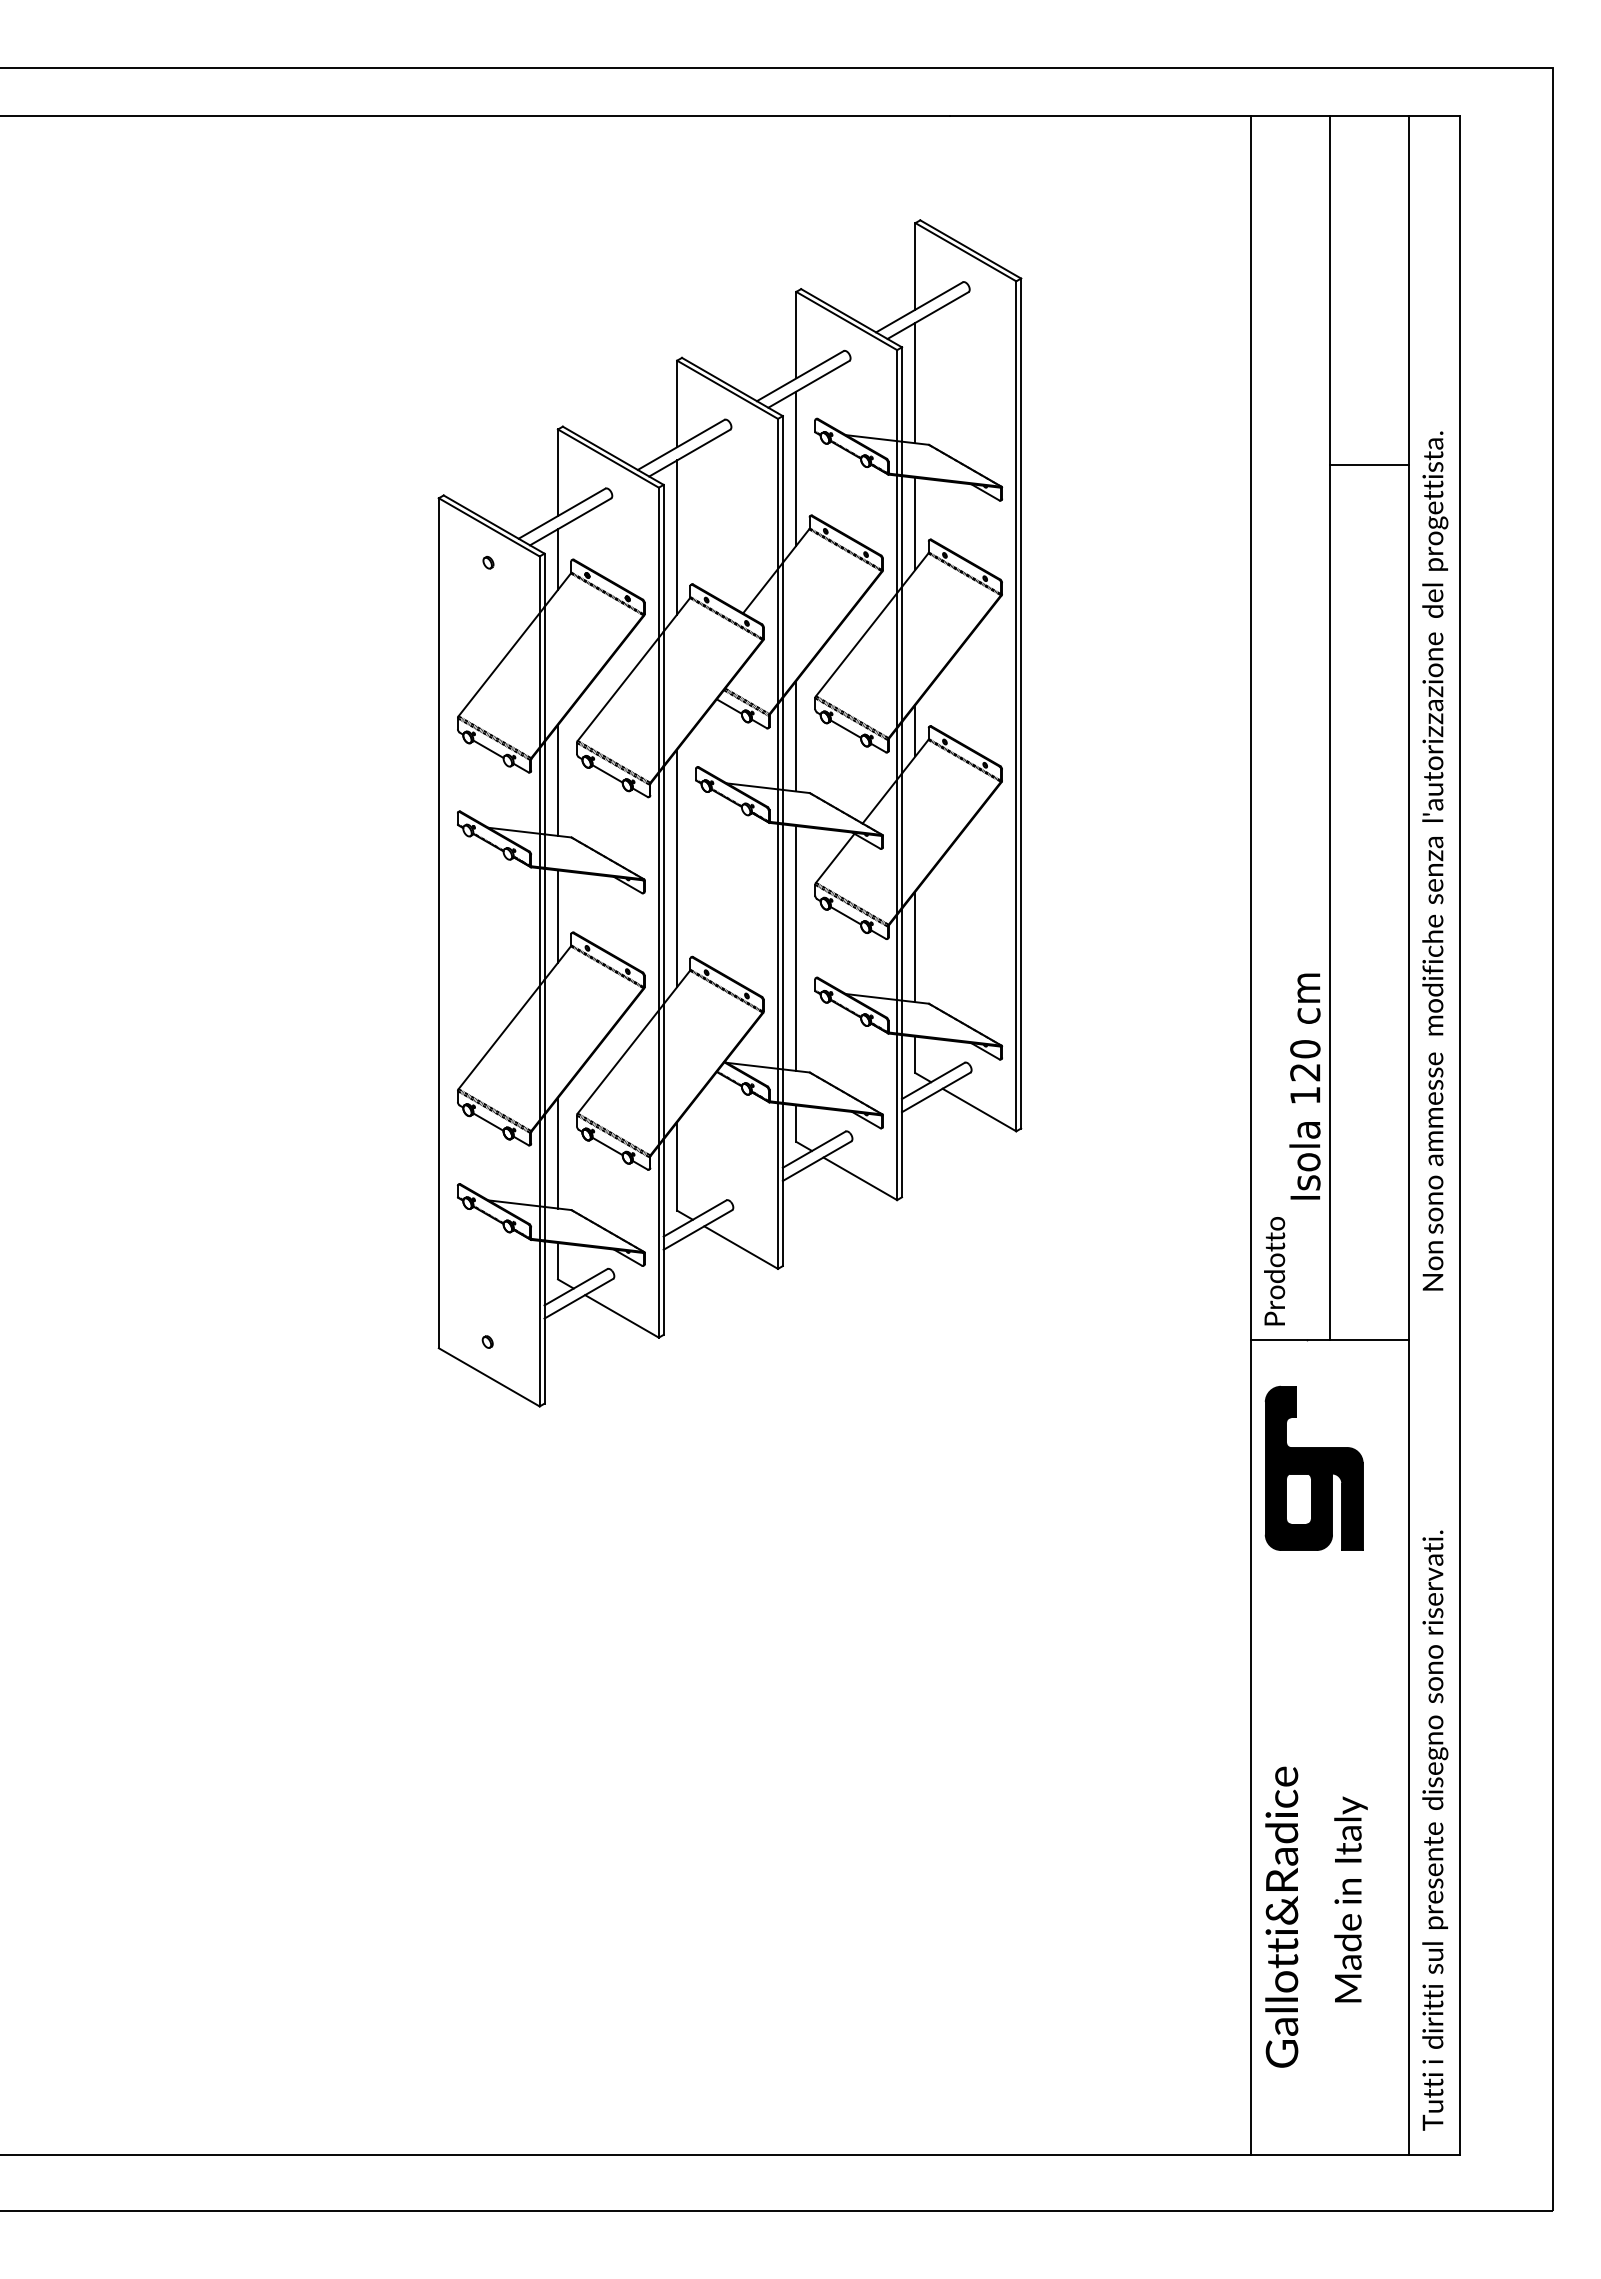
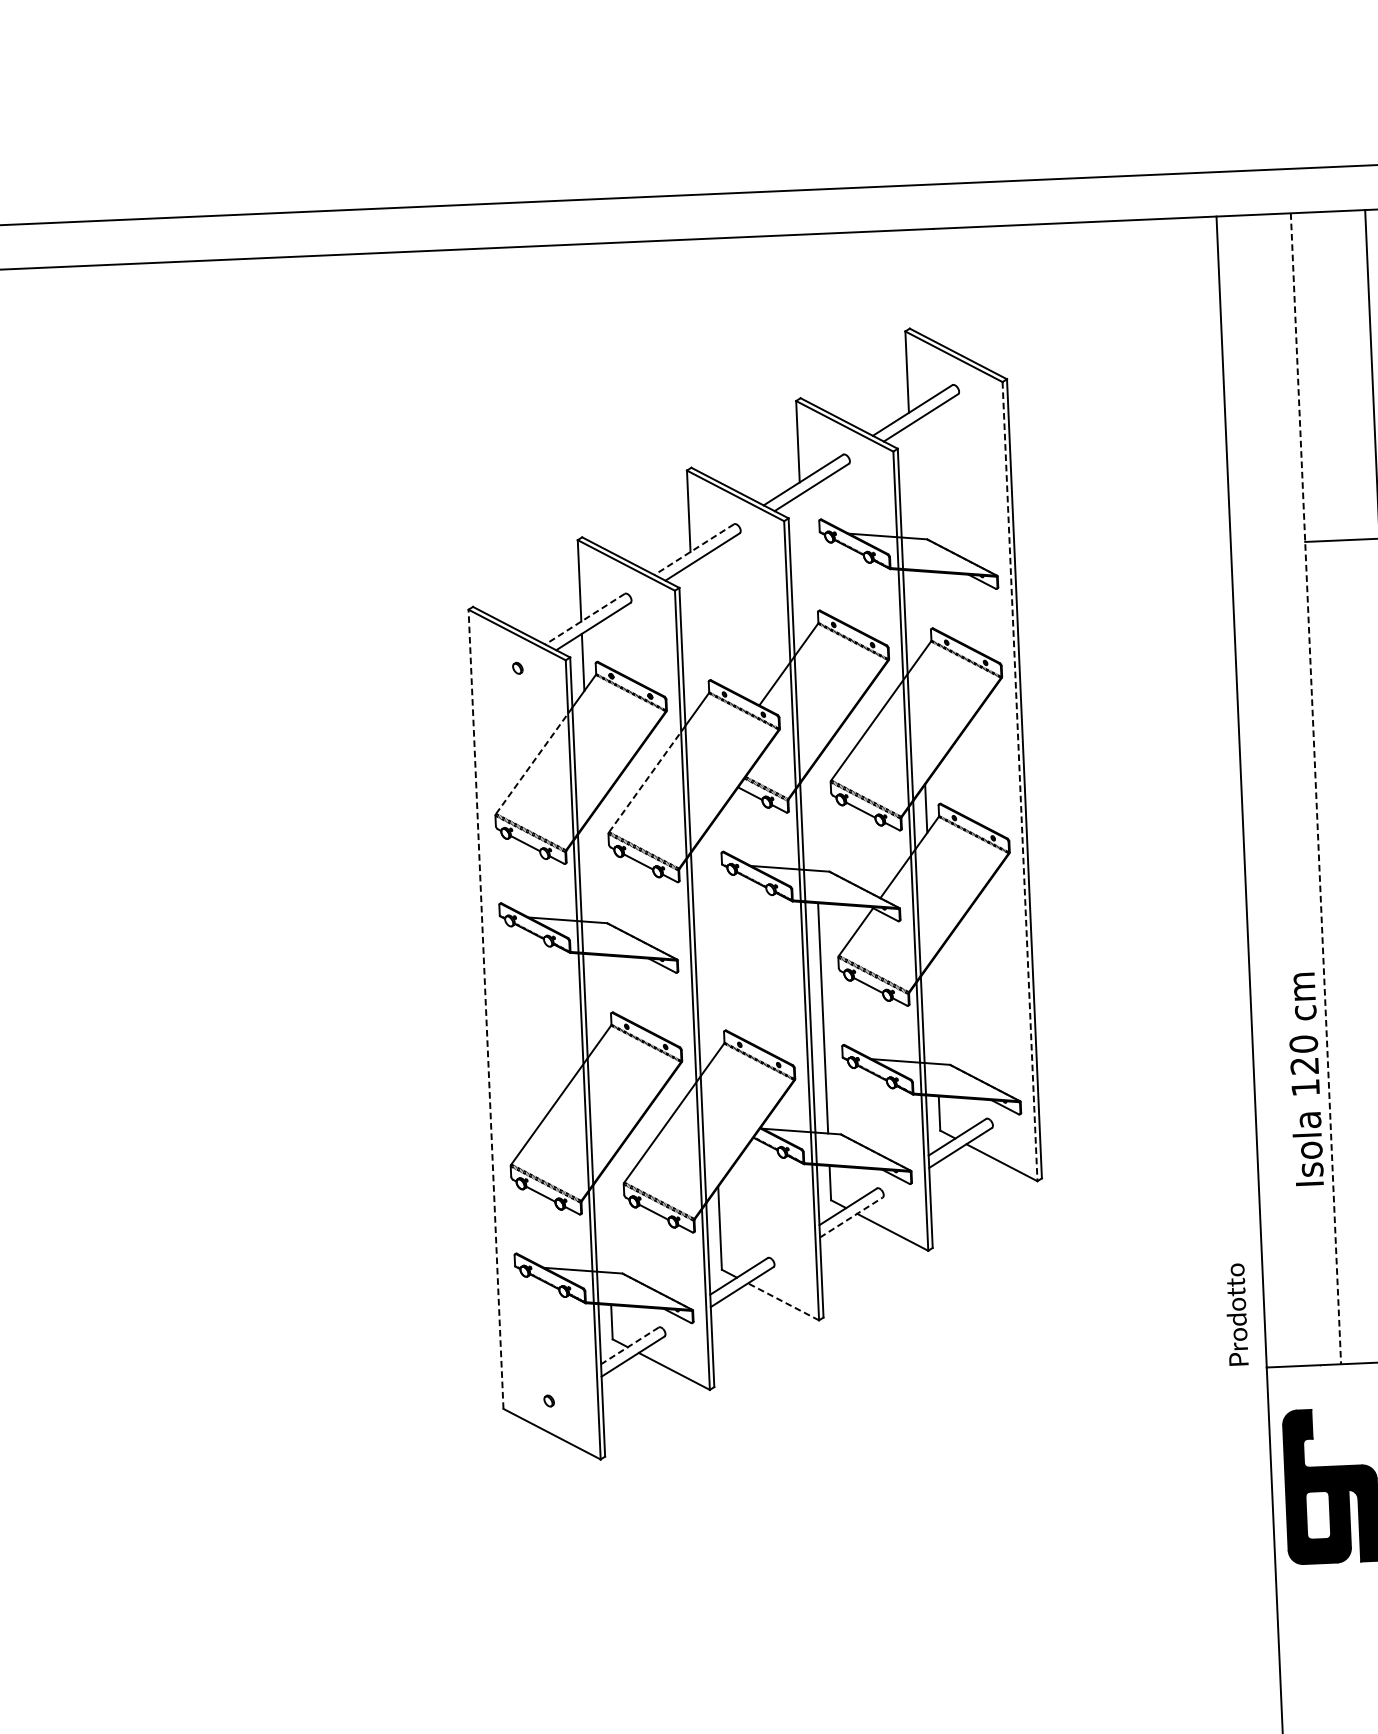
line: (915, 382) -> (911, 481), removed
line: (680, 445) -> (693, 550), solid -> dashed
line: (796, 468) -> (803, 567), removed
line: (561, 513) -> (584, 619), solid -> dashed
line: (915, 523) -> (917, 613), removed
line: (677, 537) -> (694, 636), removed
line: (501, 662) -> (534, 761), solid -> dashed
line: (620, 686) -> (647, 779), solid -> dashed
line: (1016, 706) -> (1020, 781), solid -> dashed
line: (1330, 728) -> (1316, 789), solid -> dashed
line: (796, 736) -> (814, 819), removed
line: (558, 780) -> (592, 870), removed
line: (677, 868) -> (708, 948), removed
line: (558, 916) -> (598, 998), removed
line: (438, 923) -> (485, 1009), solid -> dashed
line: (915, 946) -> (935, 1011), removed
text: (1304, 1086) -> (1304, 1079), moved
line: (558, 1153) -> (607, 1220), removed
line: (817, 1161) -> (851, 1217), solid -> dashed
line: (741, 1247) -> (783, 1301), solid -> dashed
text: (1274, 1271) -> (1236, 1314), moved
line: (575, 1287) -> (629, 1346), solid -> dashed

